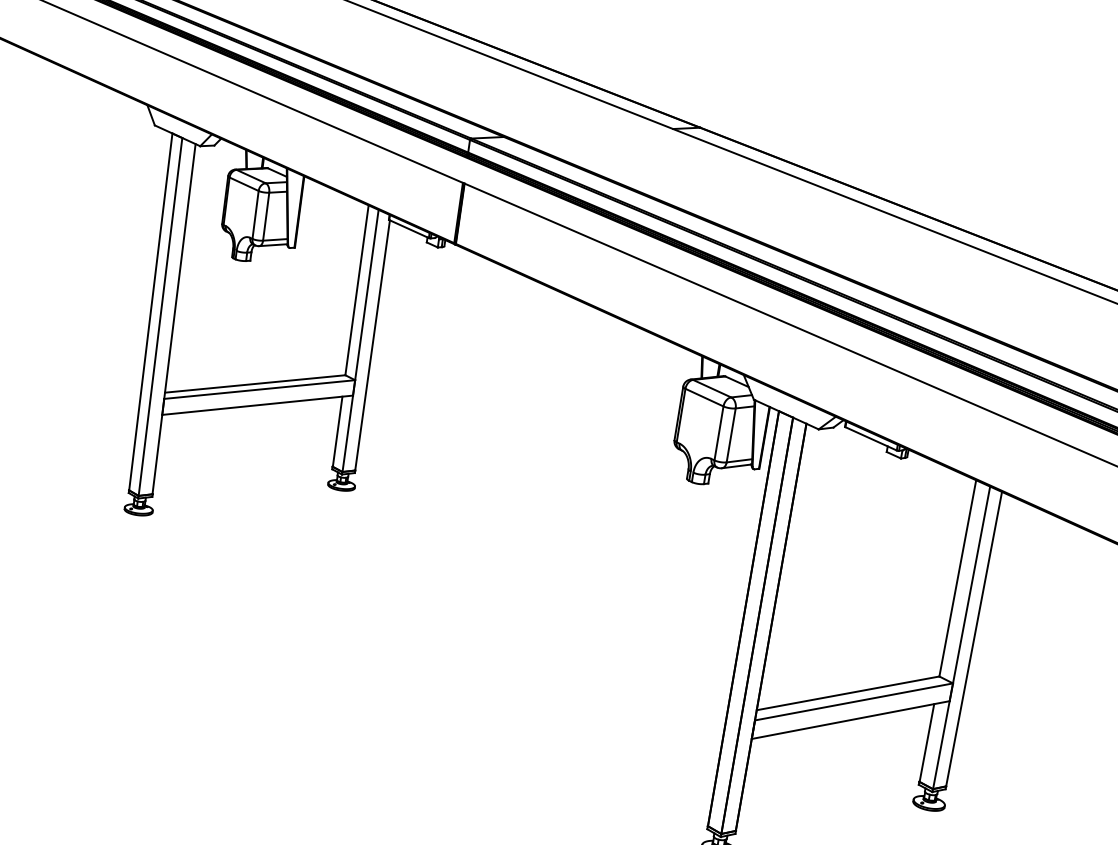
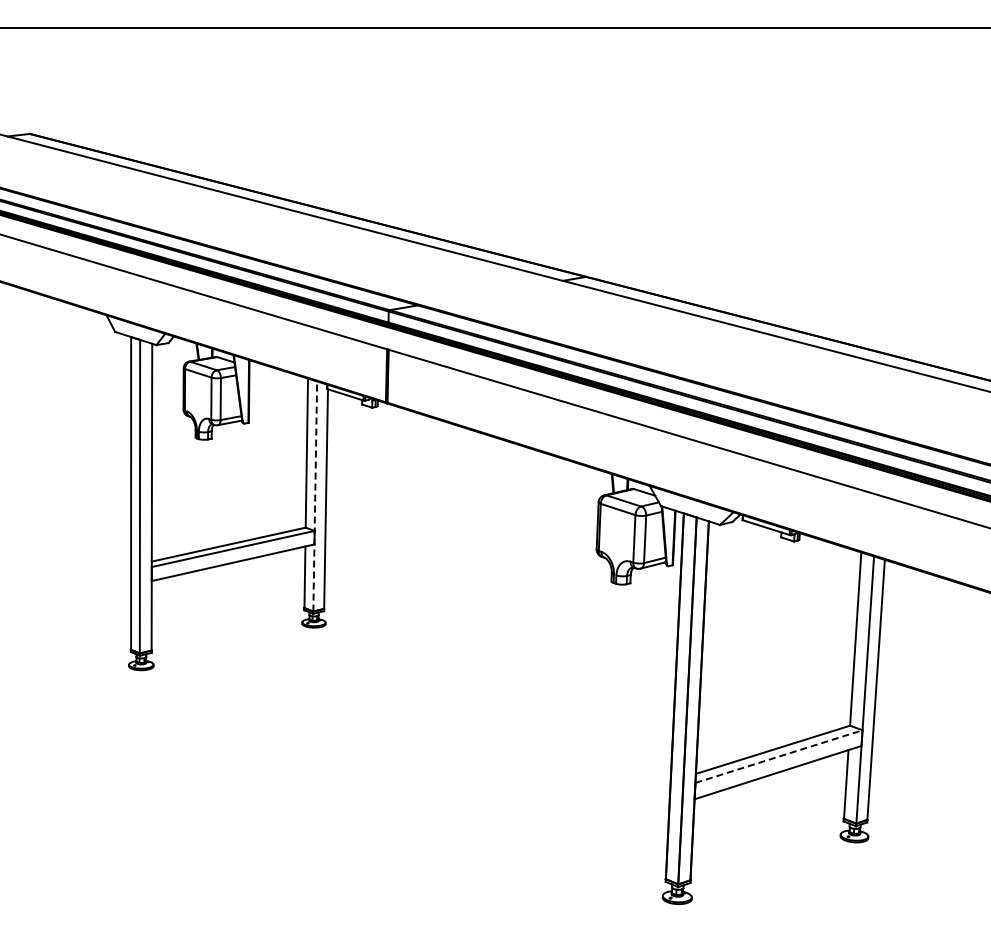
line: (360, 340) -> (315, 496), solid -> dashed
line: (854, 701) -> (779, 756), solid -> dashed

